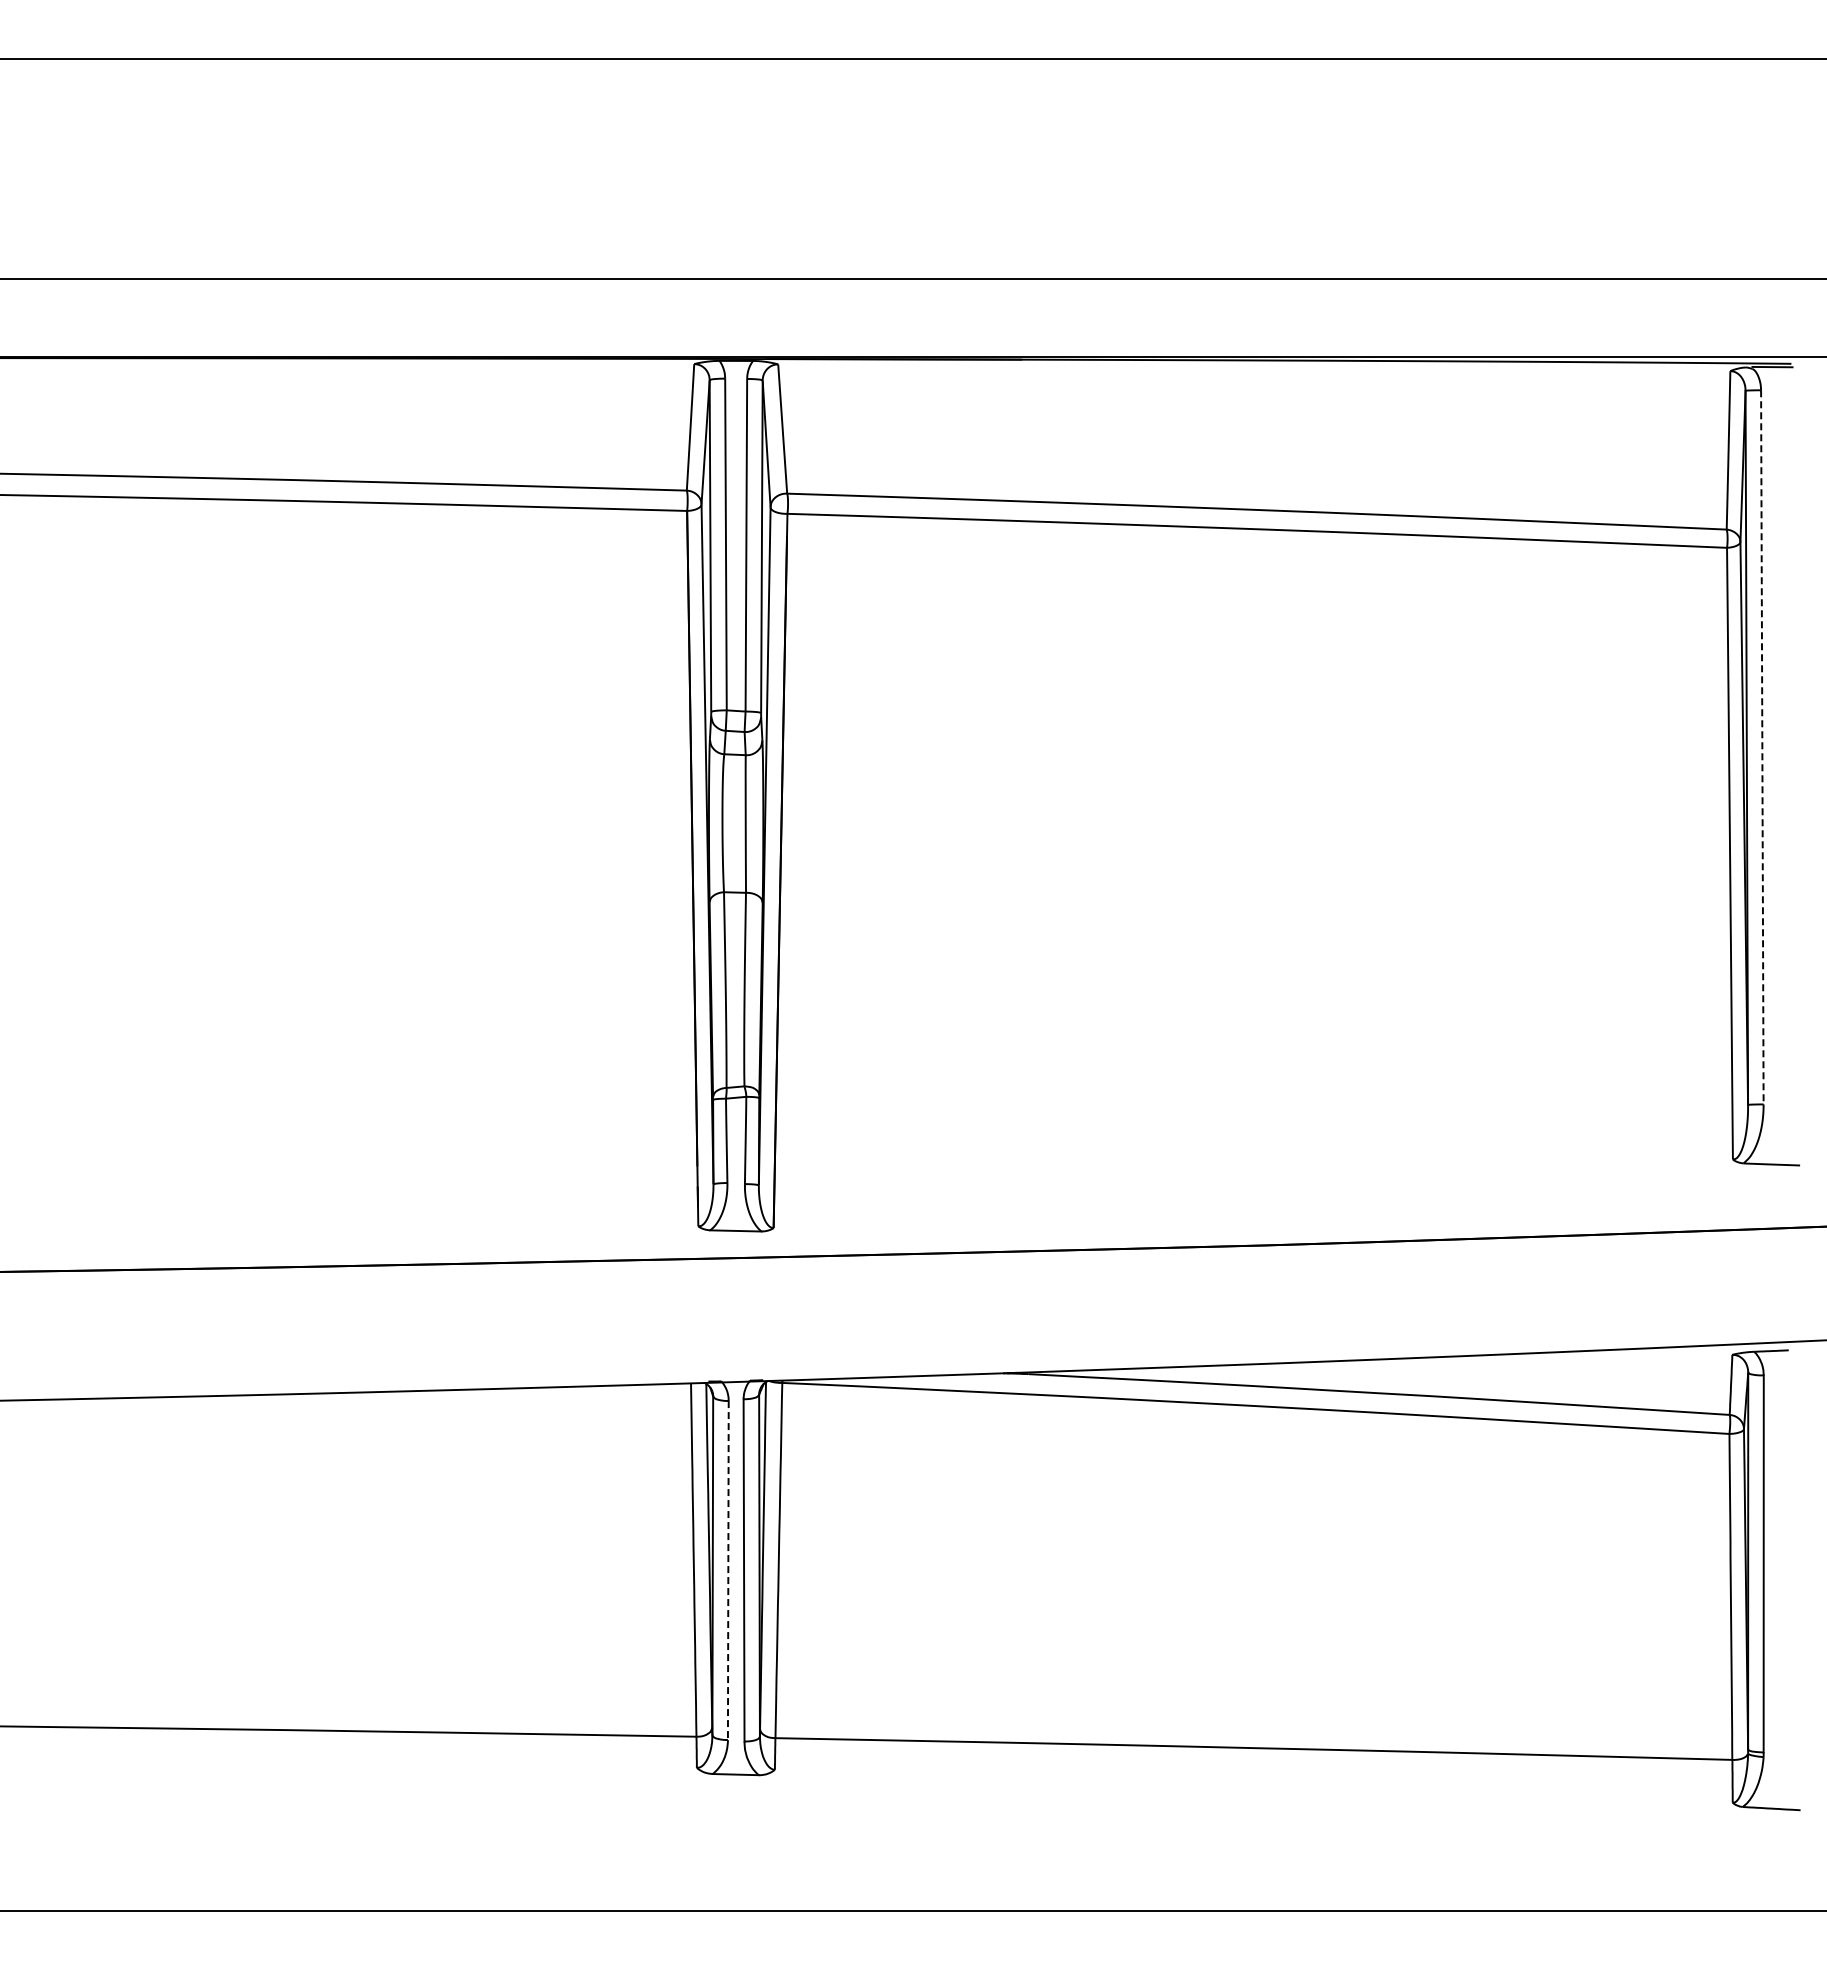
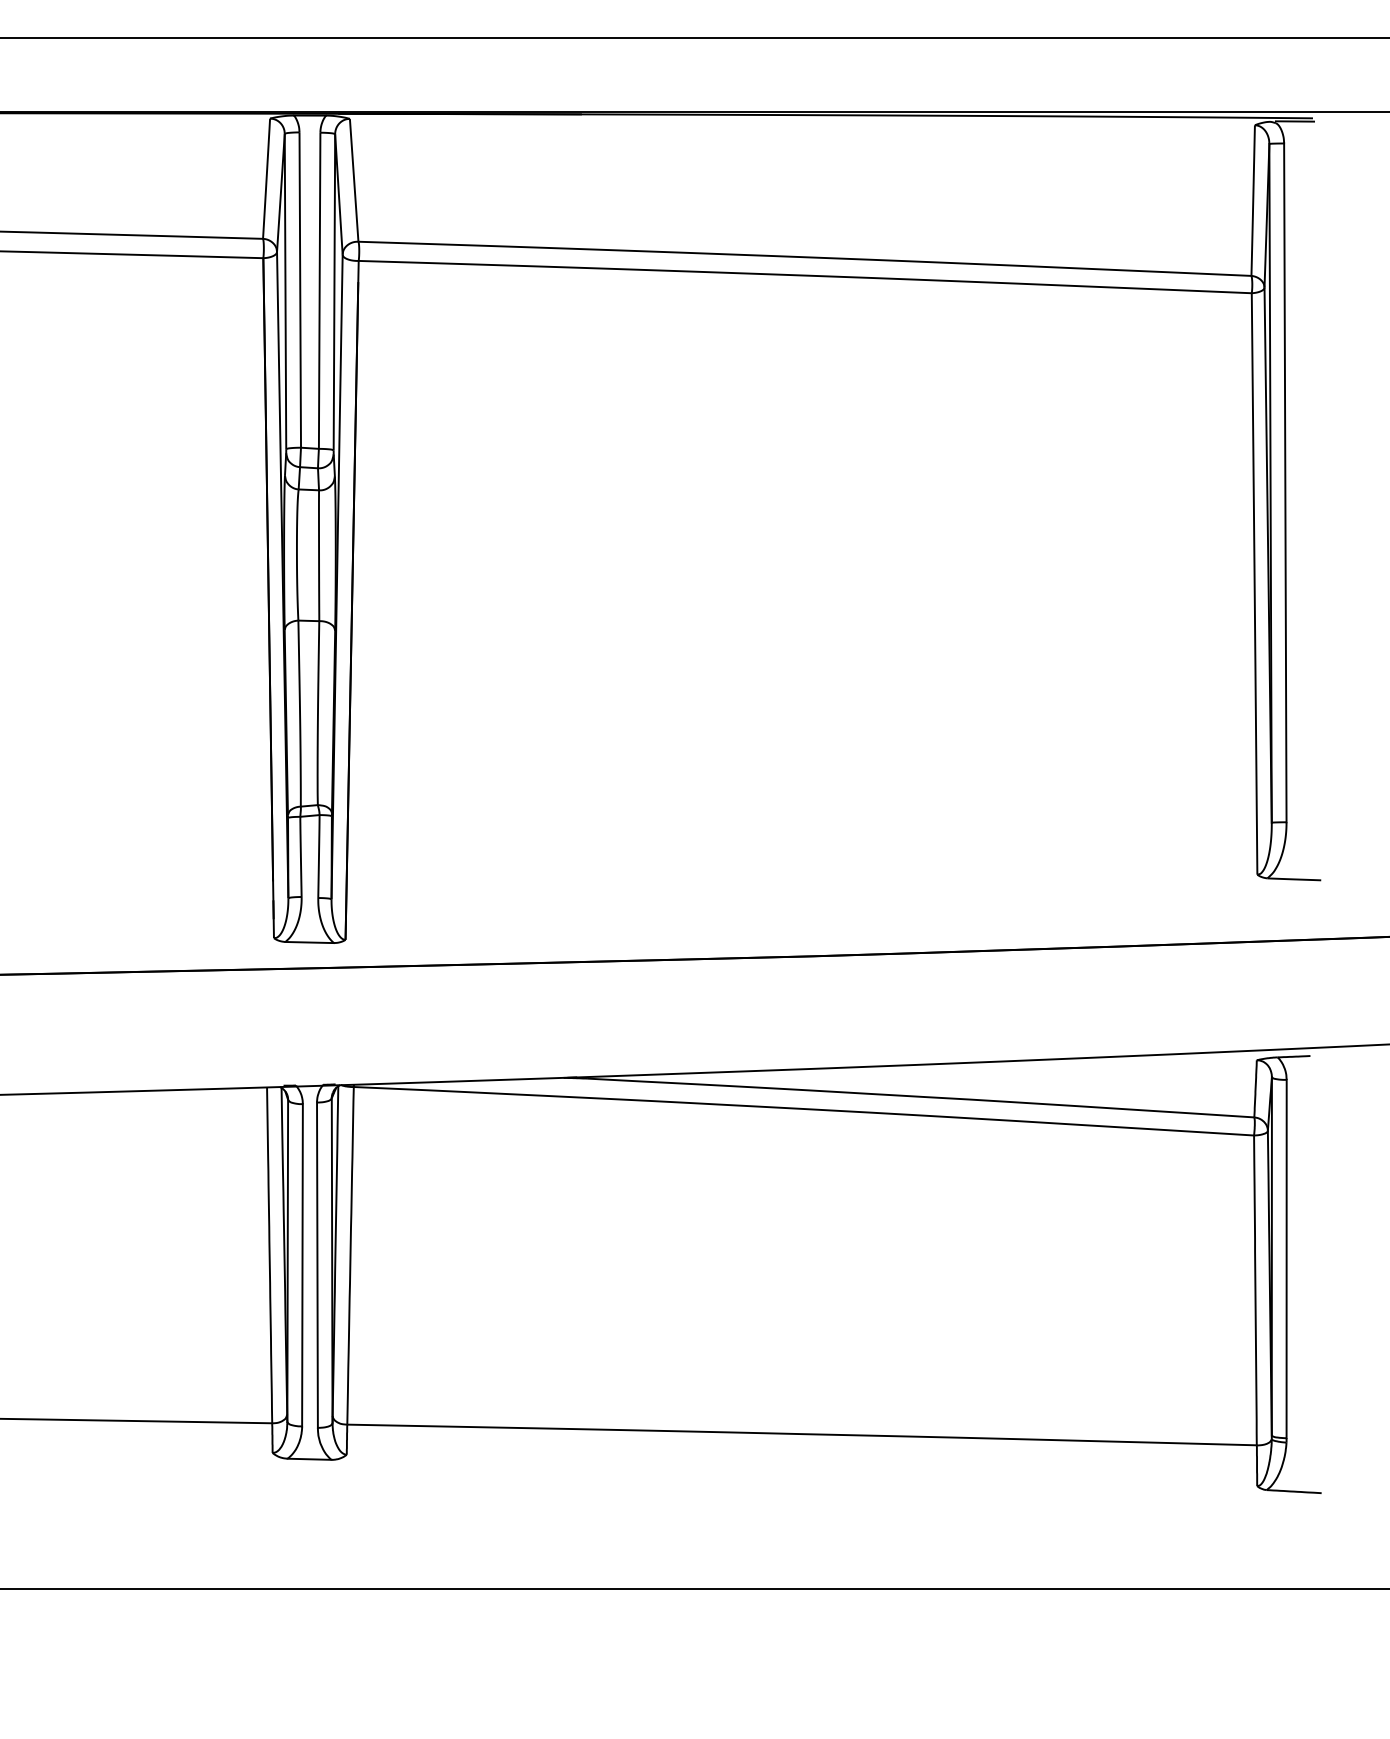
line: (1762, 747) -> (1285, 483), dashed -> solid
line: (728, 1570) -> (302, 1265), dashed -> solid

